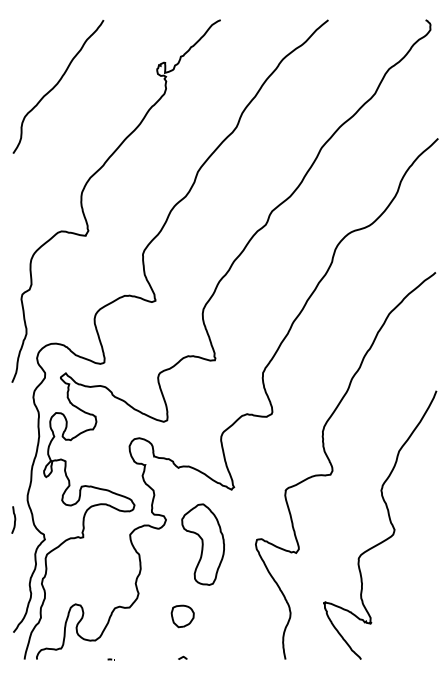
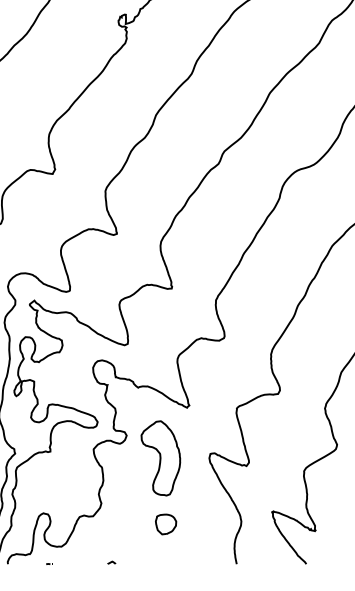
part: (182, 616) -> (165, 524), moved
curve: (182, 657) -> (111, 562), moved
part: (110, 659) -> (48, 564), moved

